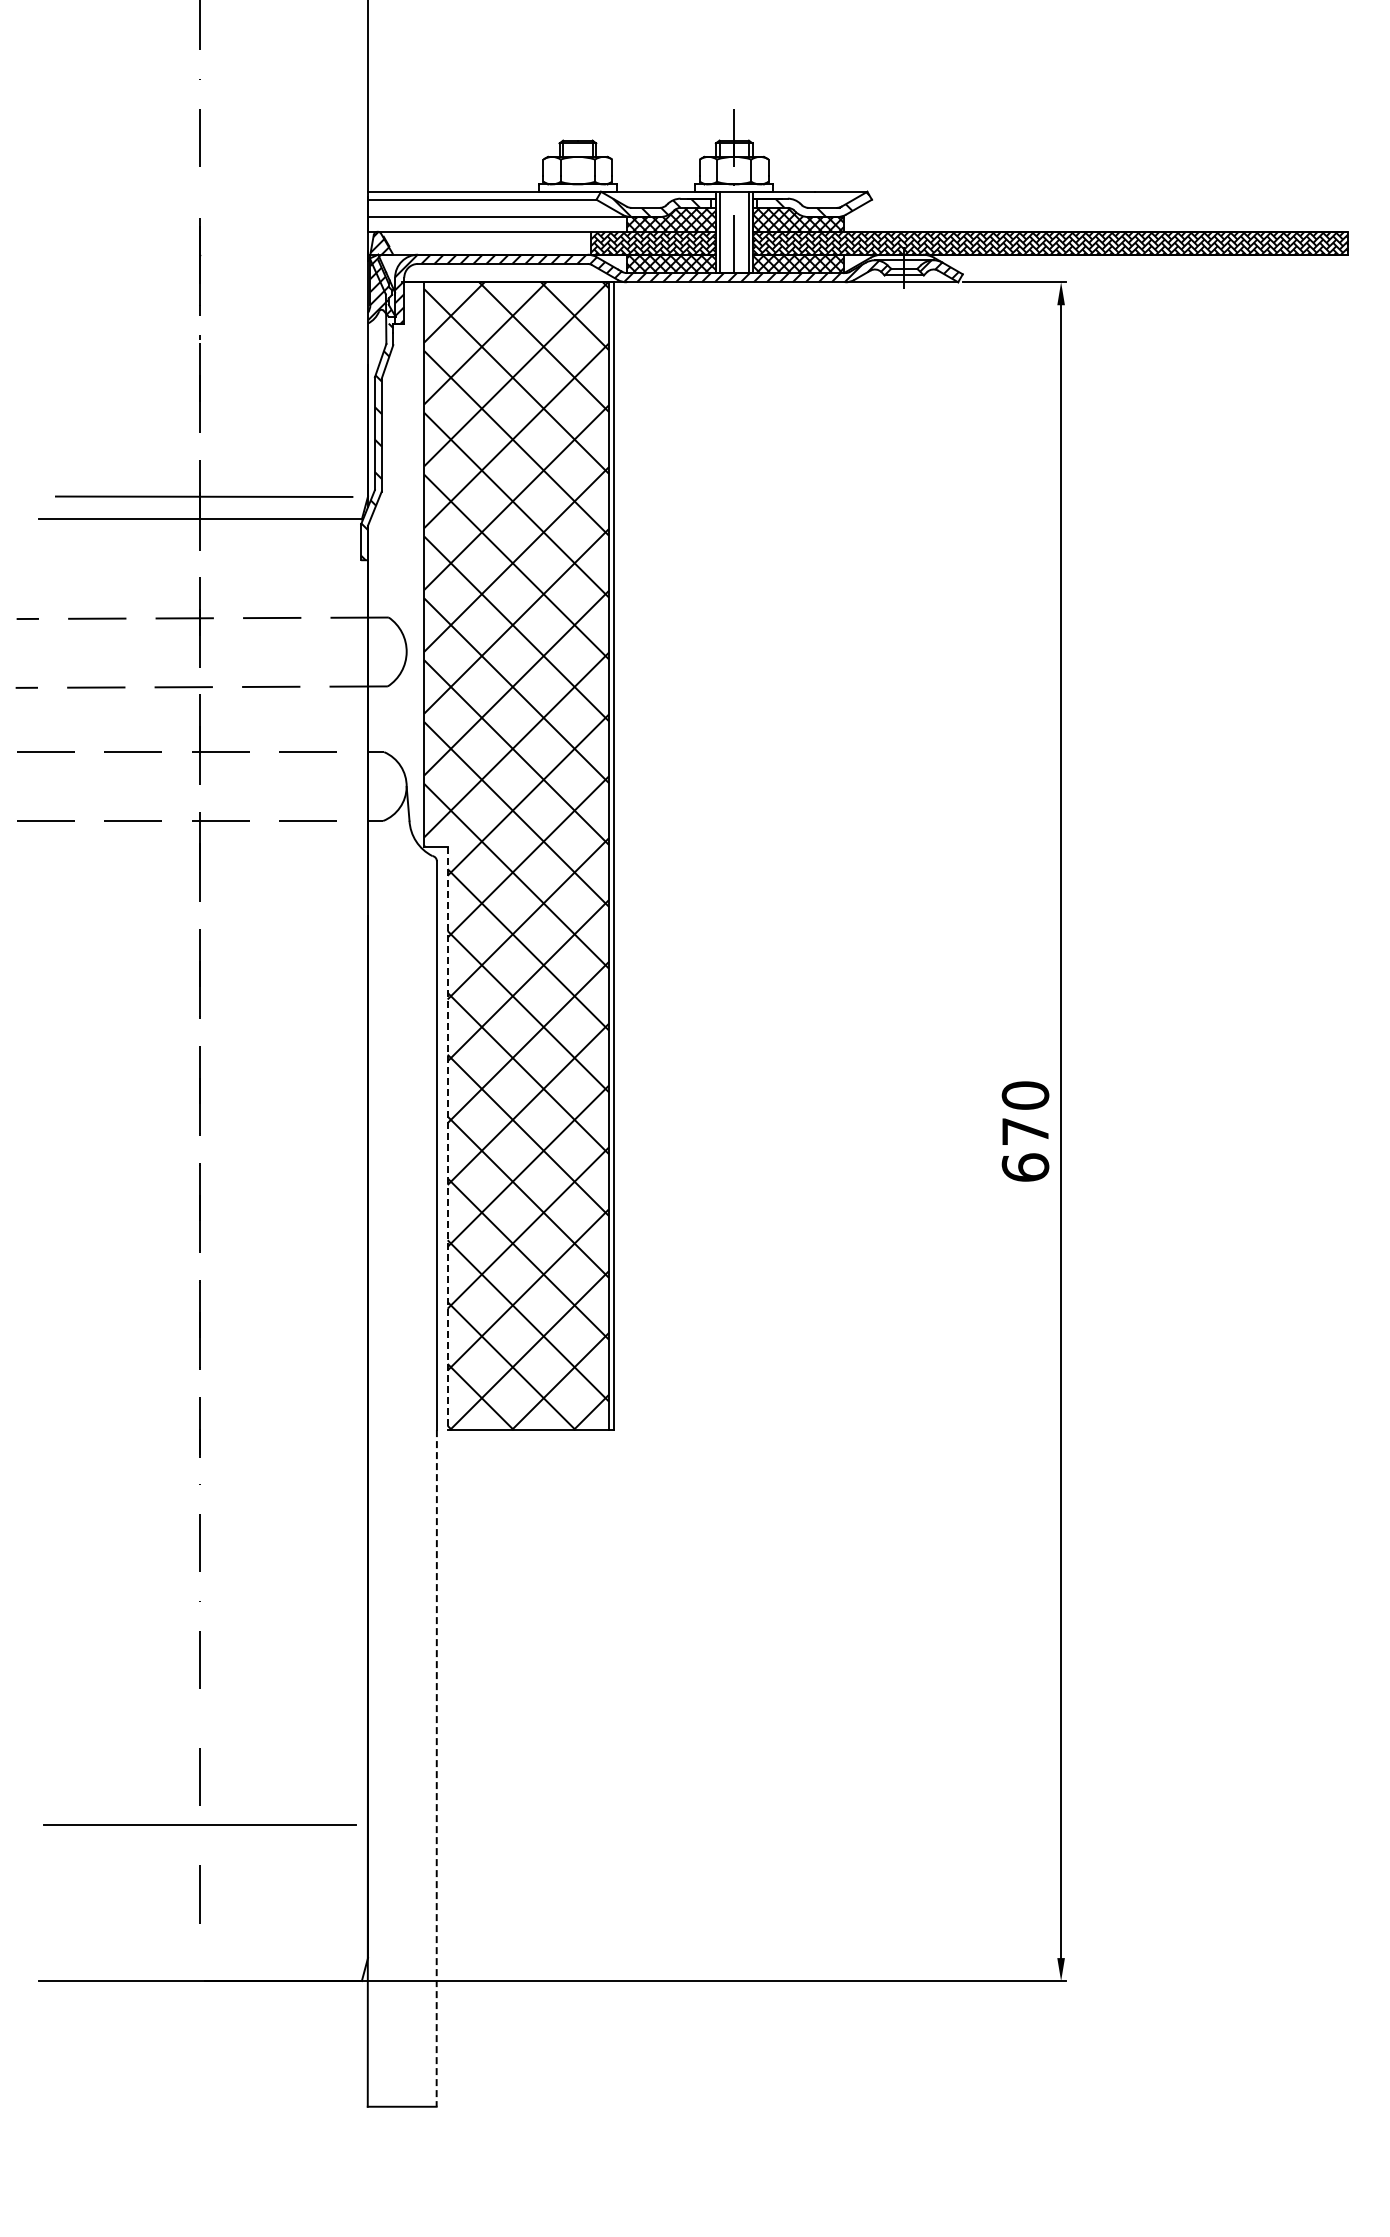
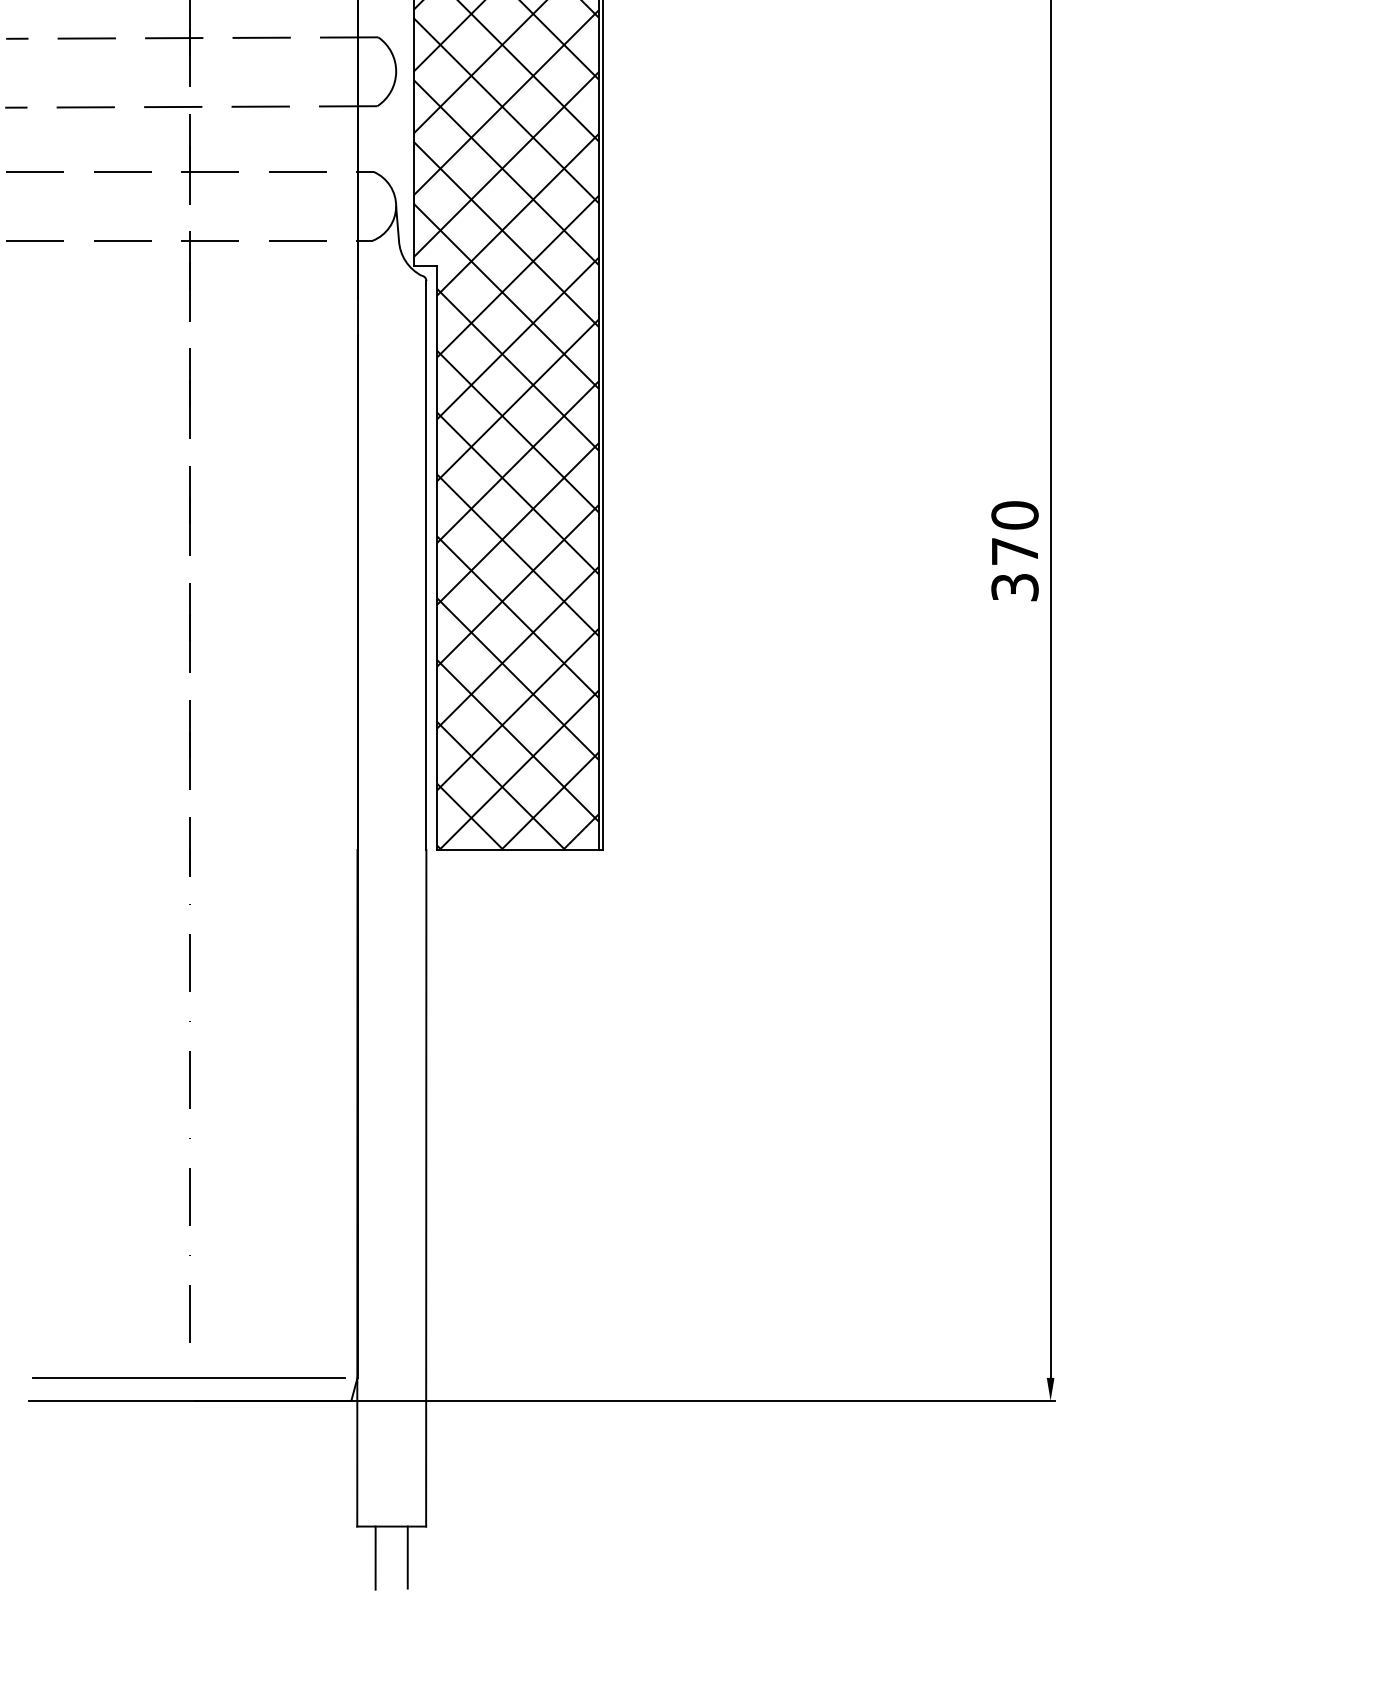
line: (447, 1138) -> (436, 558), dashed -> solid
text: (1025, 1167) -> (1014, 587), 670 -> 370
line: (436, 1768) -> (425, 1188), dashed -> solid
line: (199, 1824) -> (188, 1377), moved
line: (386, 2137) -> (375, 1557), added
line: (418, 2137) -> (407, 1557), added

